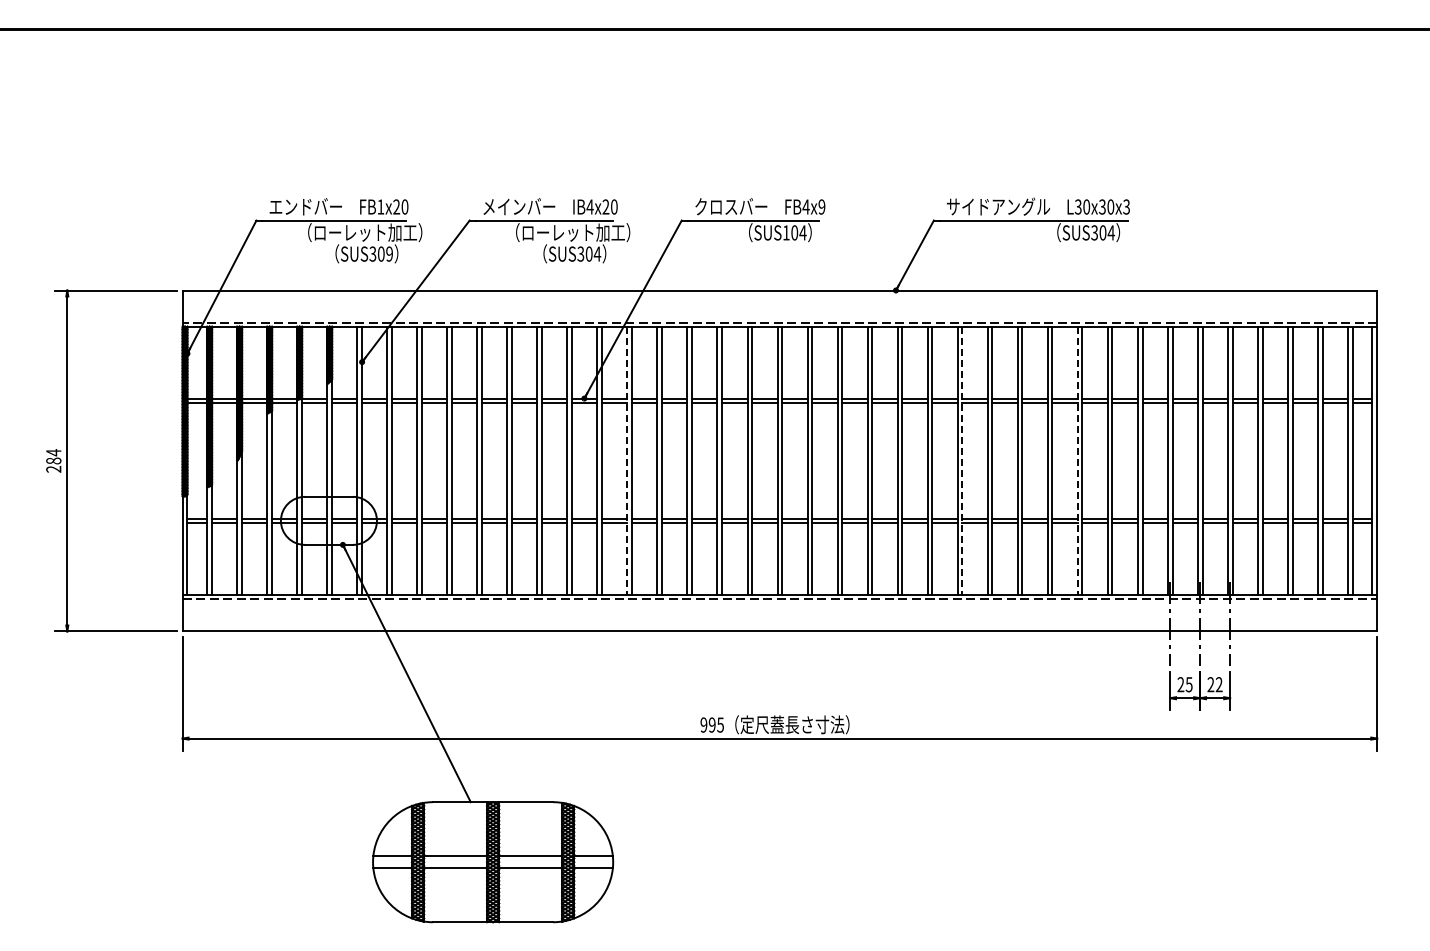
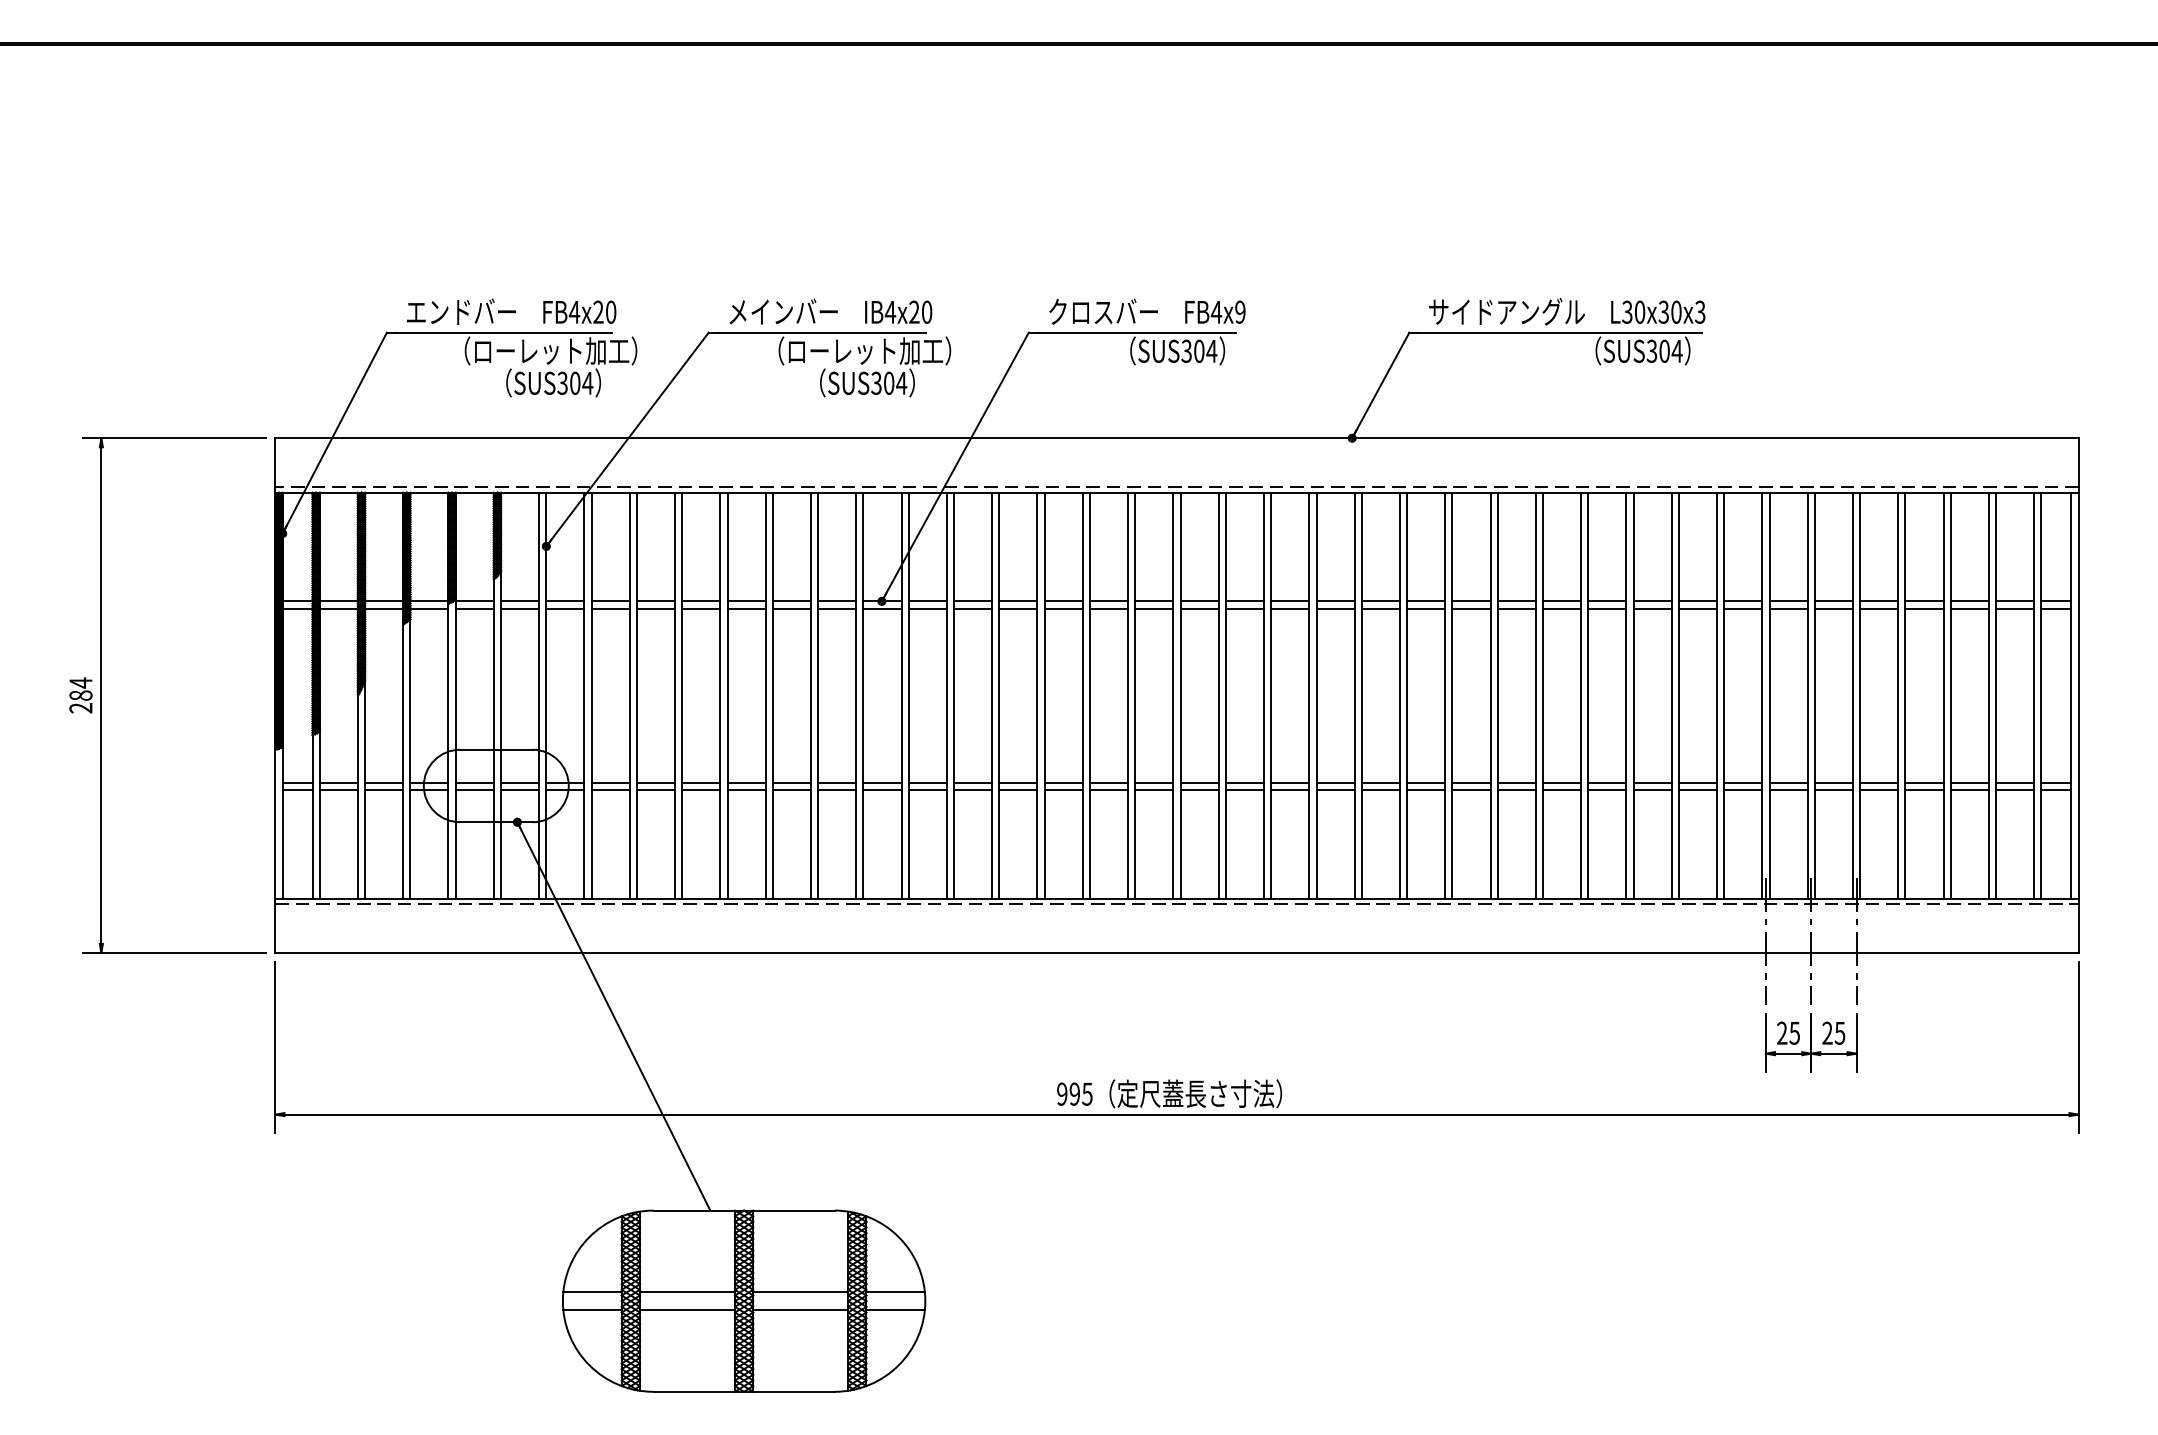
text: (380, 206) -> (574, 311), FB1x20 -> FB4x20
text: (785, 232) -> (1185, 350), SUS104 -> SUS304
text: (389, 253) -> (587, 382), SUS309 -> SUS304
line: (627, 461) -> (946, 696), dashed -> solid
line: (962, 461) -> (1452, 696), dashed -> solid
line: (1077, 461) -> (1626, 696), dashed -> solid
text: (1218, 684) -> (1838, 1032), 22 -> 25

